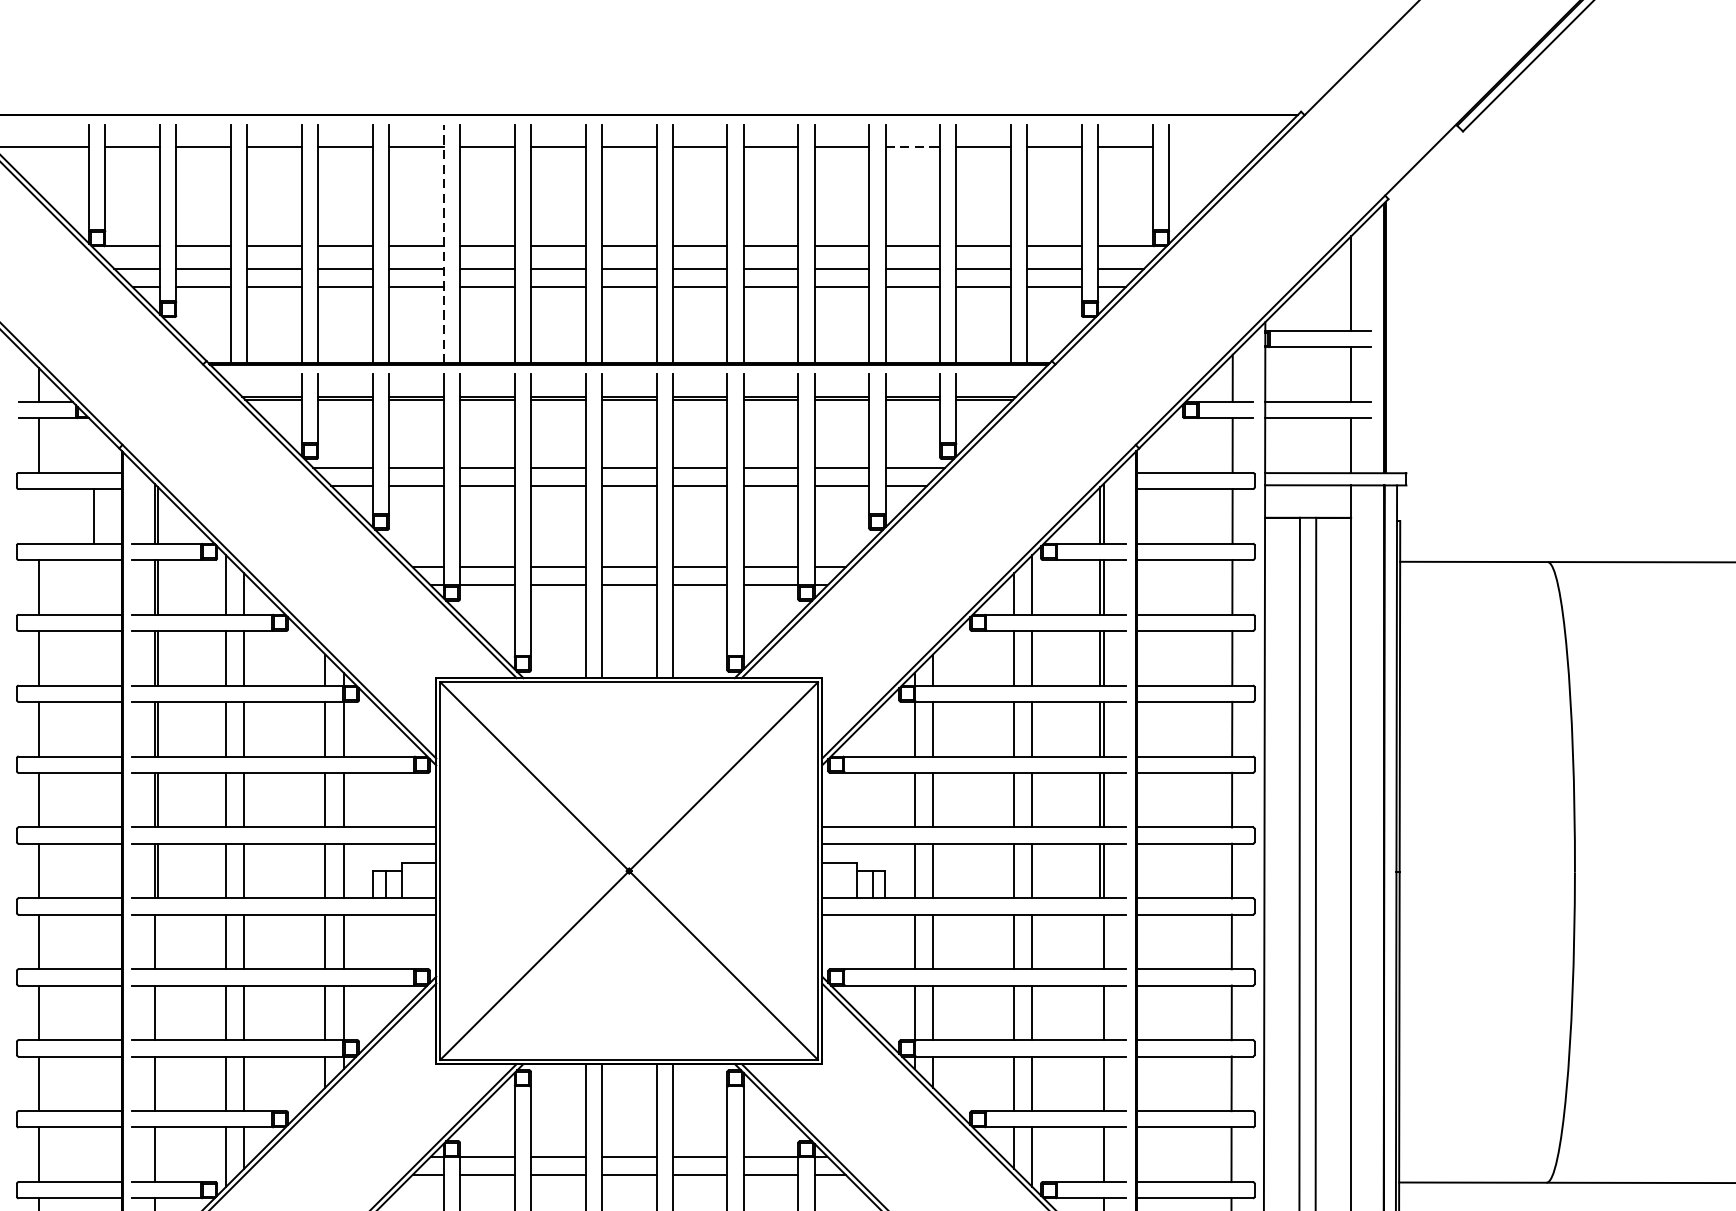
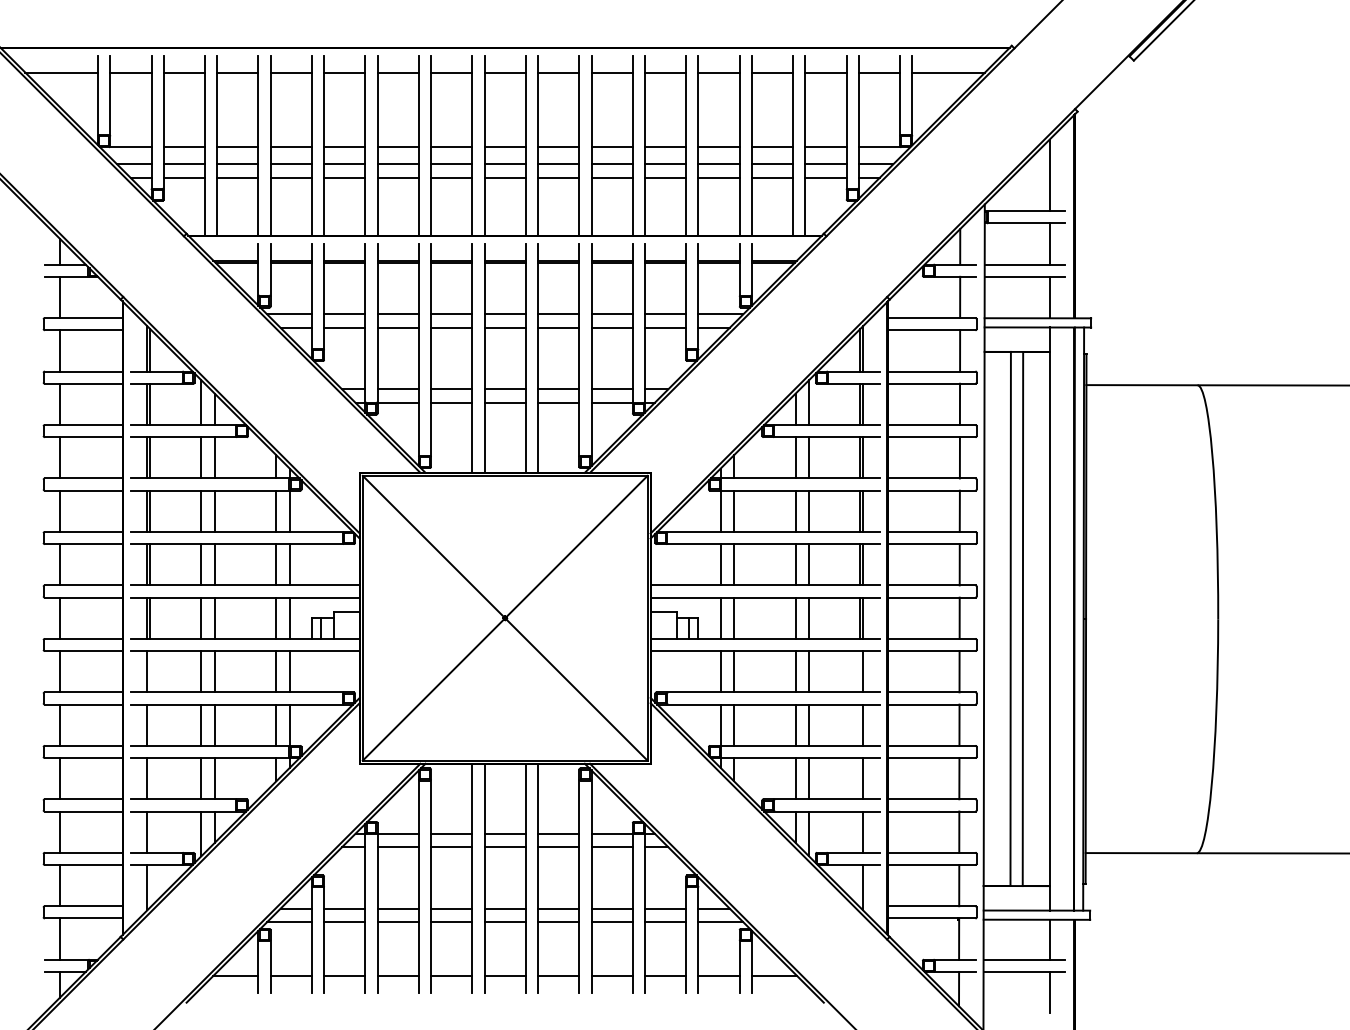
line: (913, 147) -> (719, 72), dashed -> solid
line: (1217, 147) -> (948, 72), added
line: (443, 243) -> (365, 145), dashed -> solid
line: (95, 515) -> (60, 350), moved

